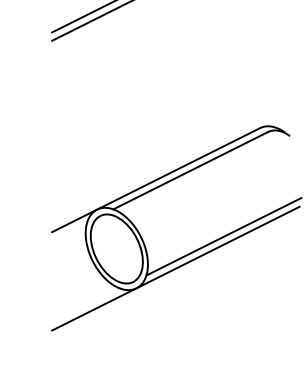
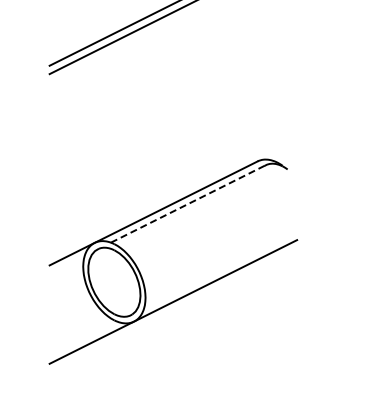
line: (190, 170) -> (188, 203), solid -> dashed
line: (223, 236) -> (221, 269), removed

